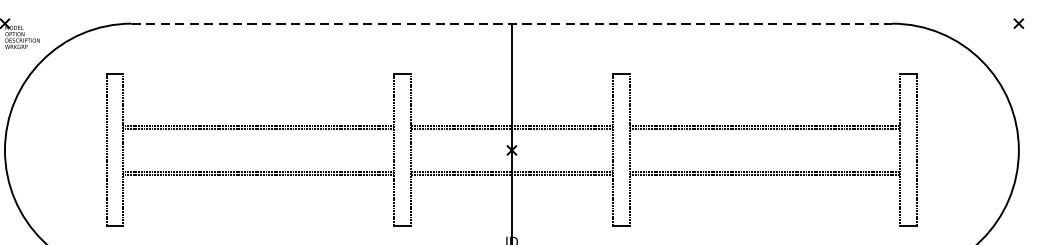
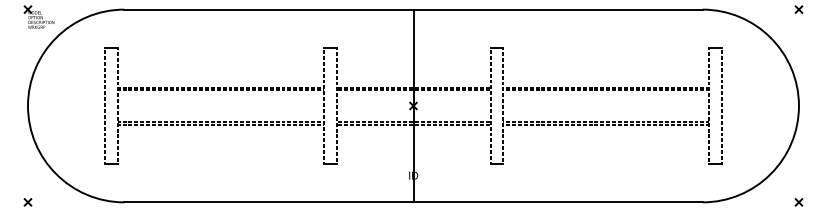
line: (511, 23) -> (413, 9), dashed -> solid

